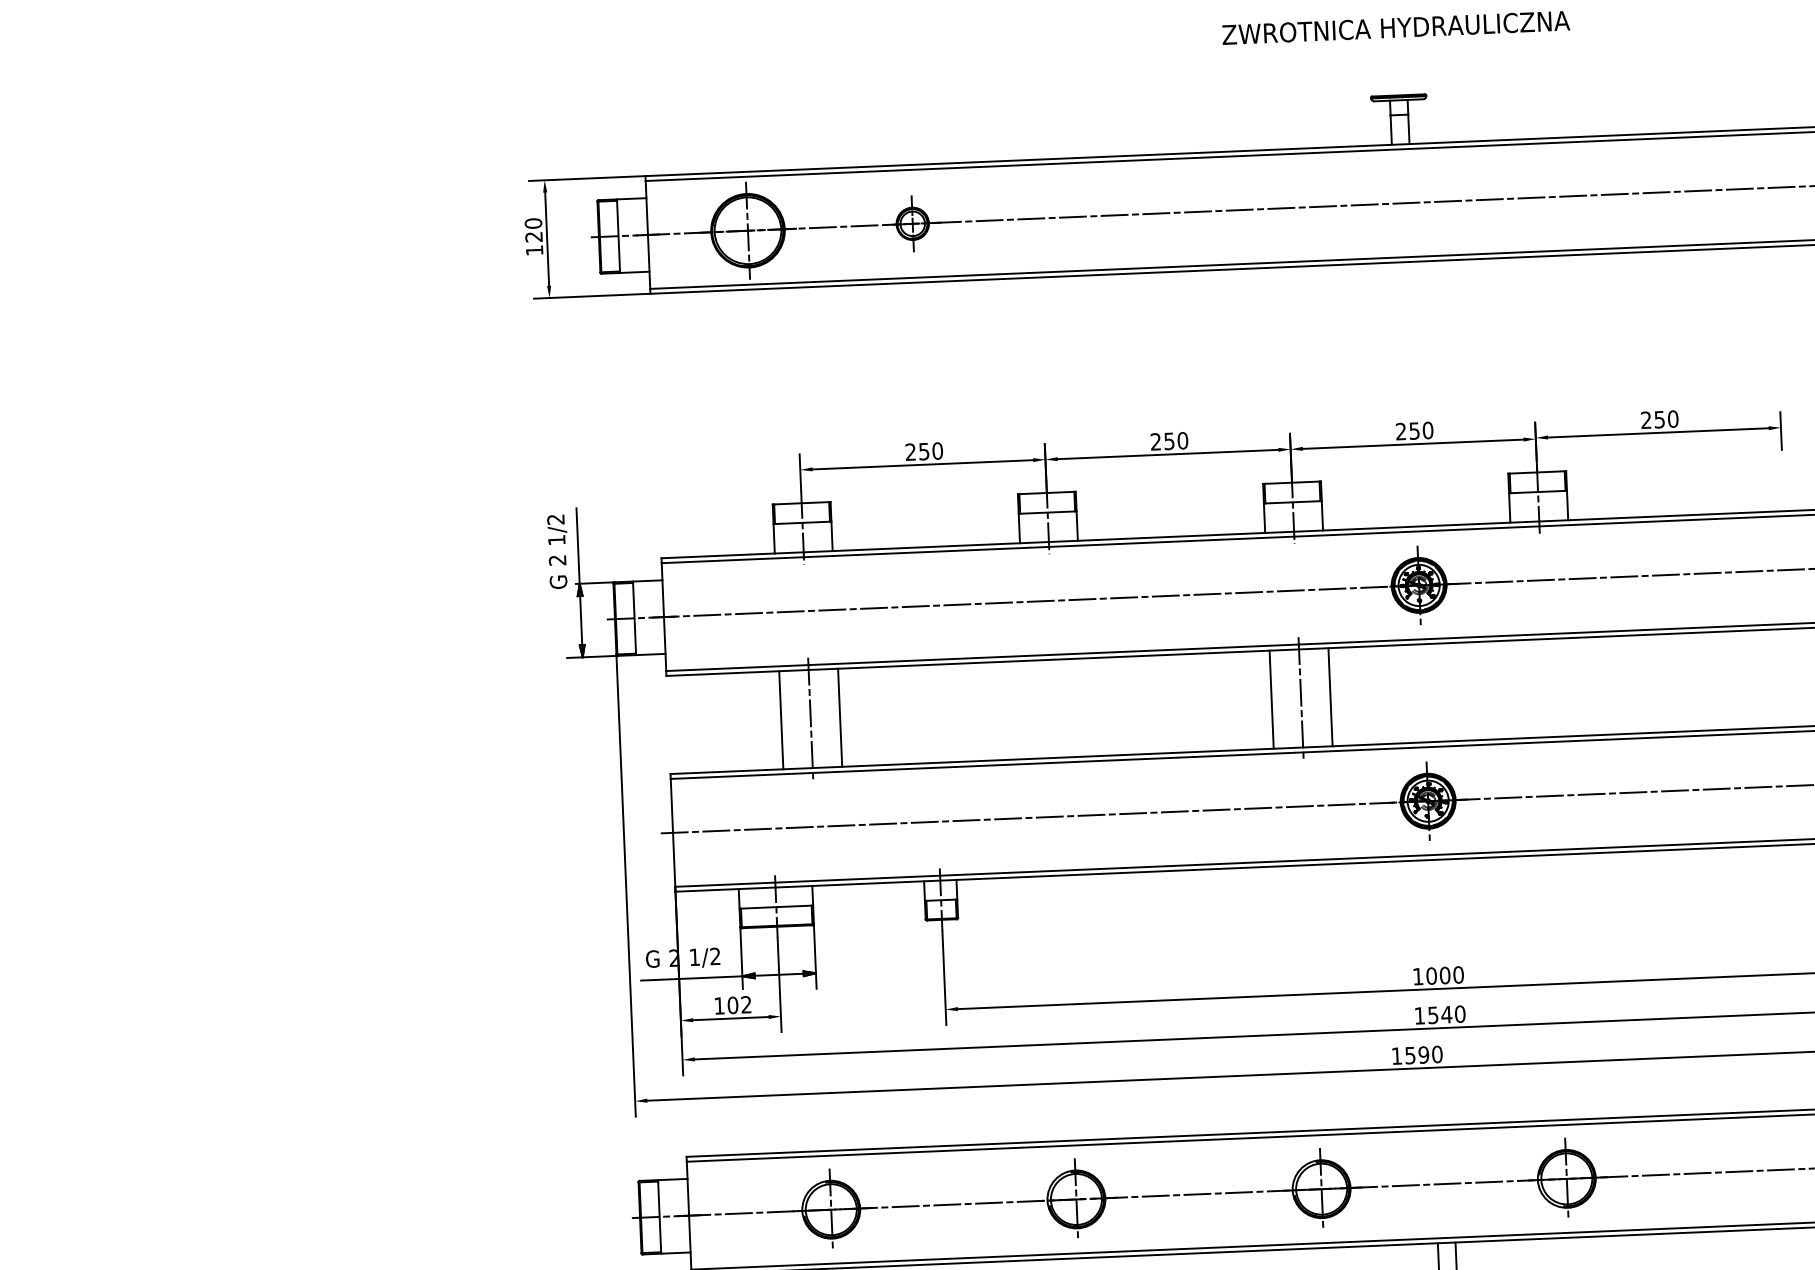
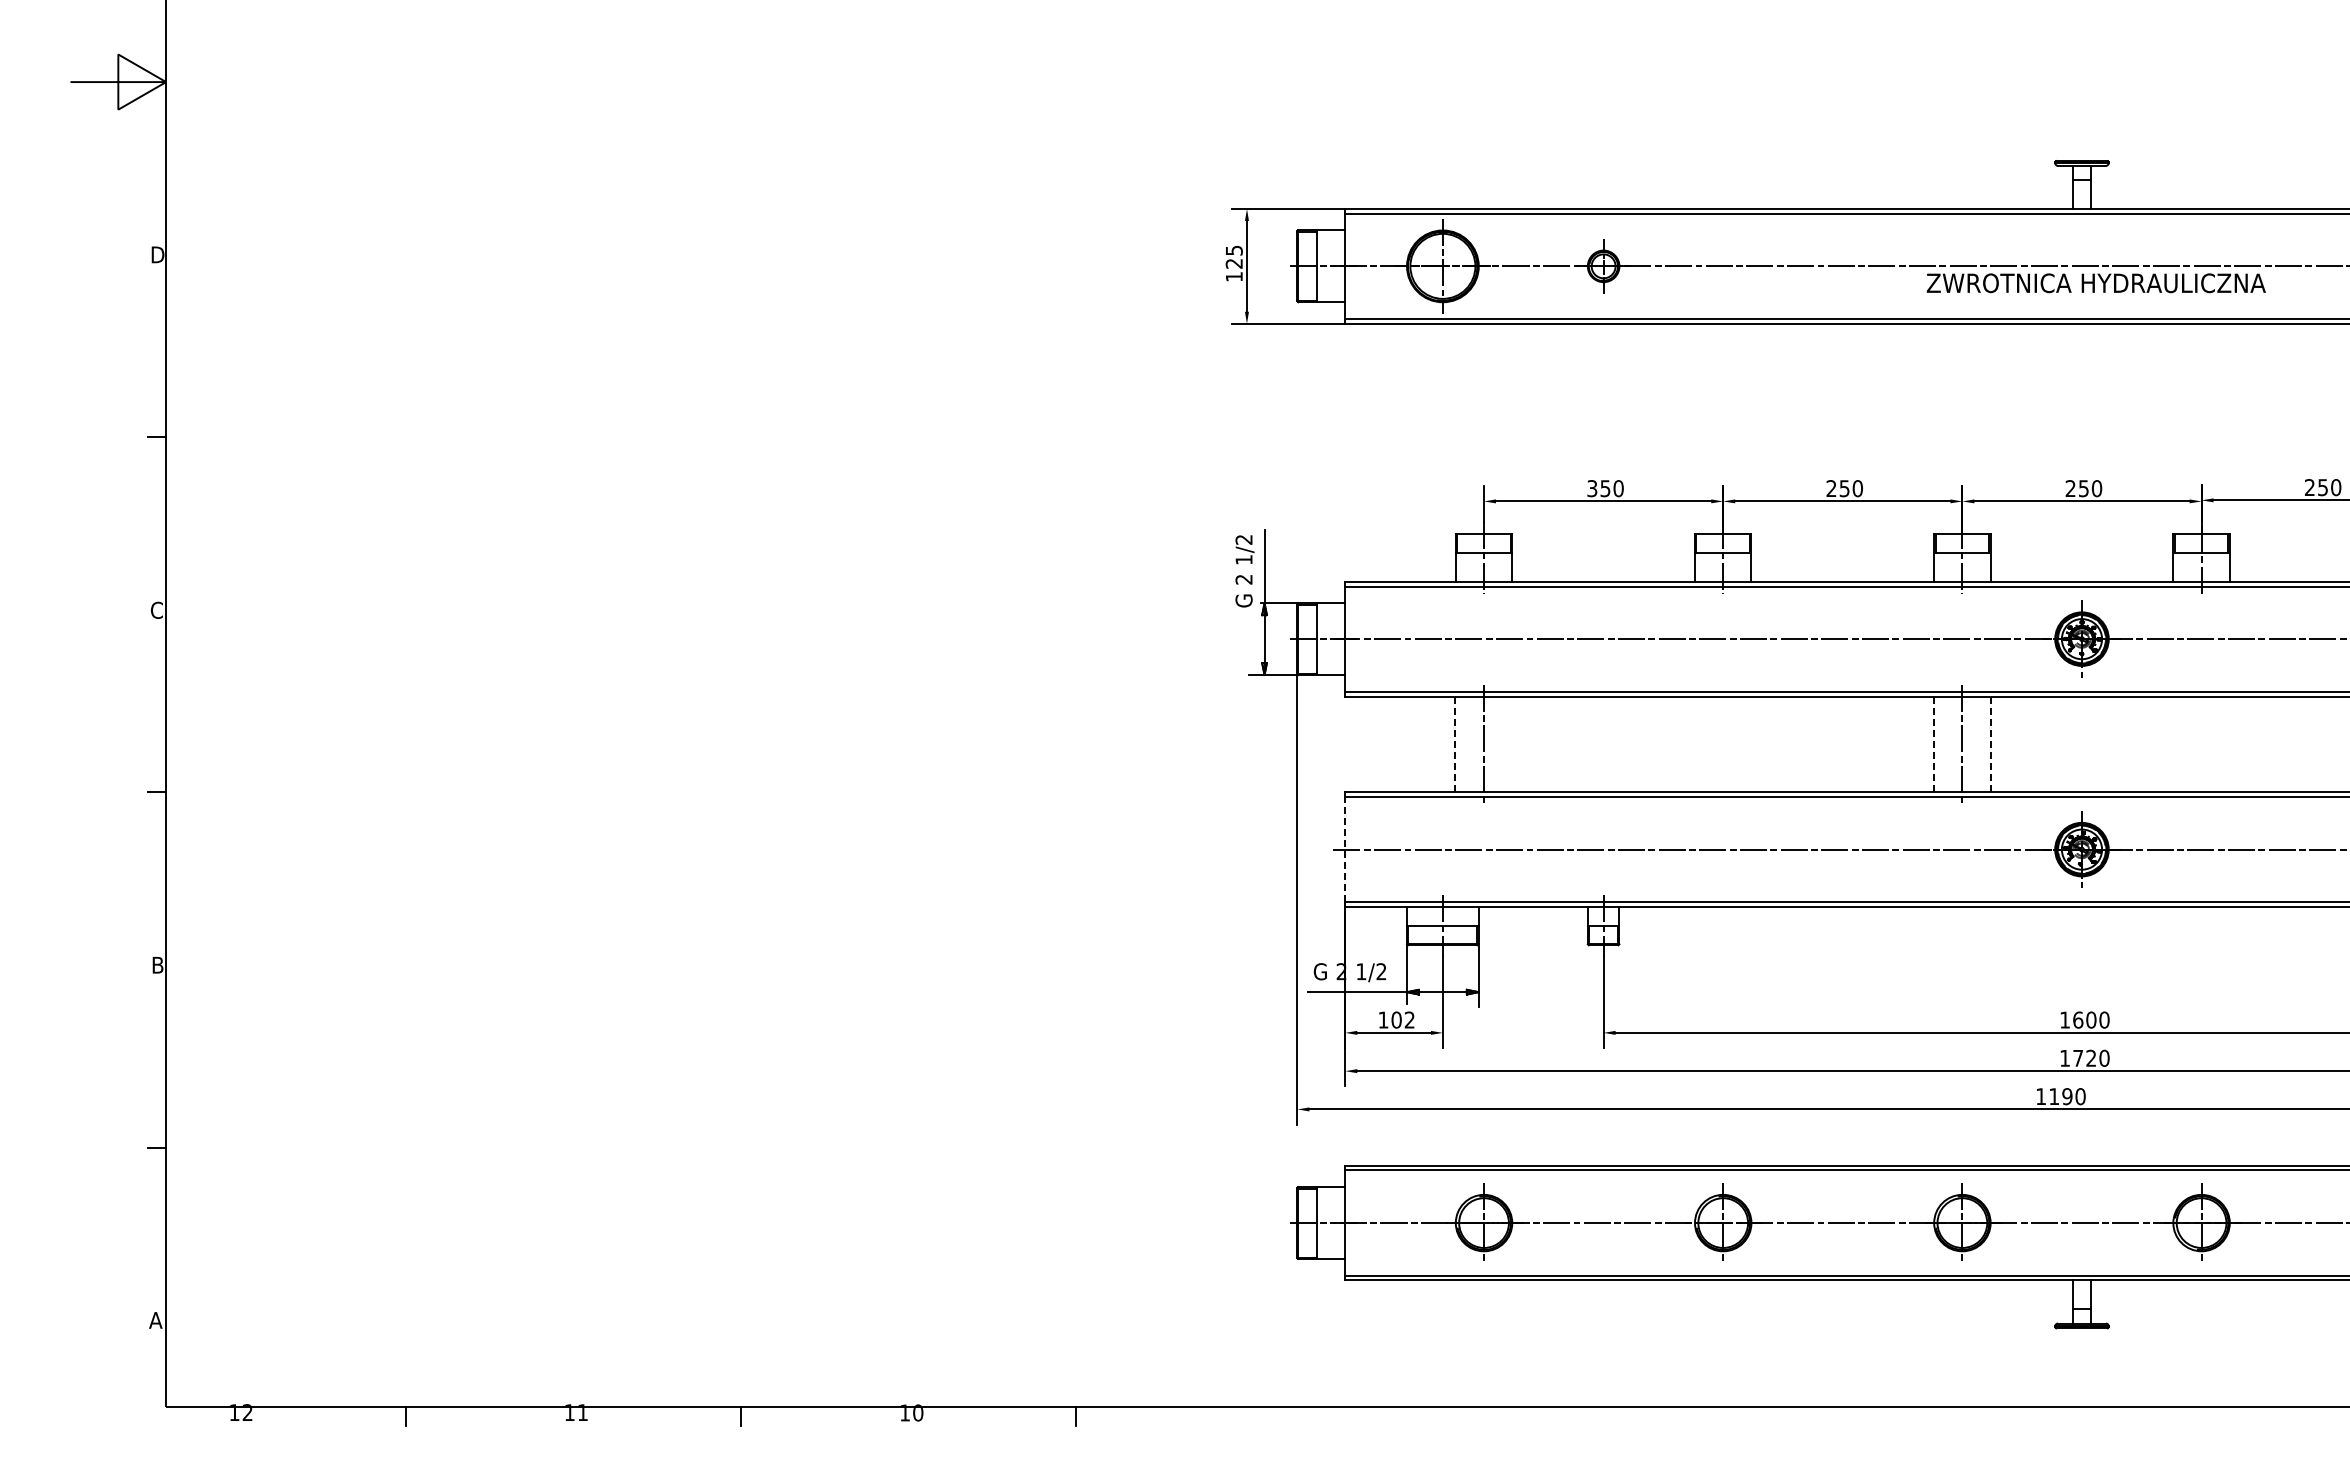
text: (1395, 28) -> (2095, 283), moved
text: (532, 223) -> (1233, 250), 120 -> 125
text: (910, 452) -> (1592, 488), 250 -> 350
line: (1330, 697) -> (1991, 744), solid -> dashed
line: (1271, 699) -> (1933, 744), solid -> dashed
line: (839, 717) -> (1512, 744), removed
line: (781, 720) -> (1455, 744), solid -> dashed
line: (673, 832) -> (1345, 849), solid -> dashed
text: (1431, 975) -> (2078, 1019), 1000 -> 1600
text: (1439, 1014) -> (2084, 1057), 1540 -> 1720
text: (1410, 1055) -> (2054, 1096), 1590 -> 1190

